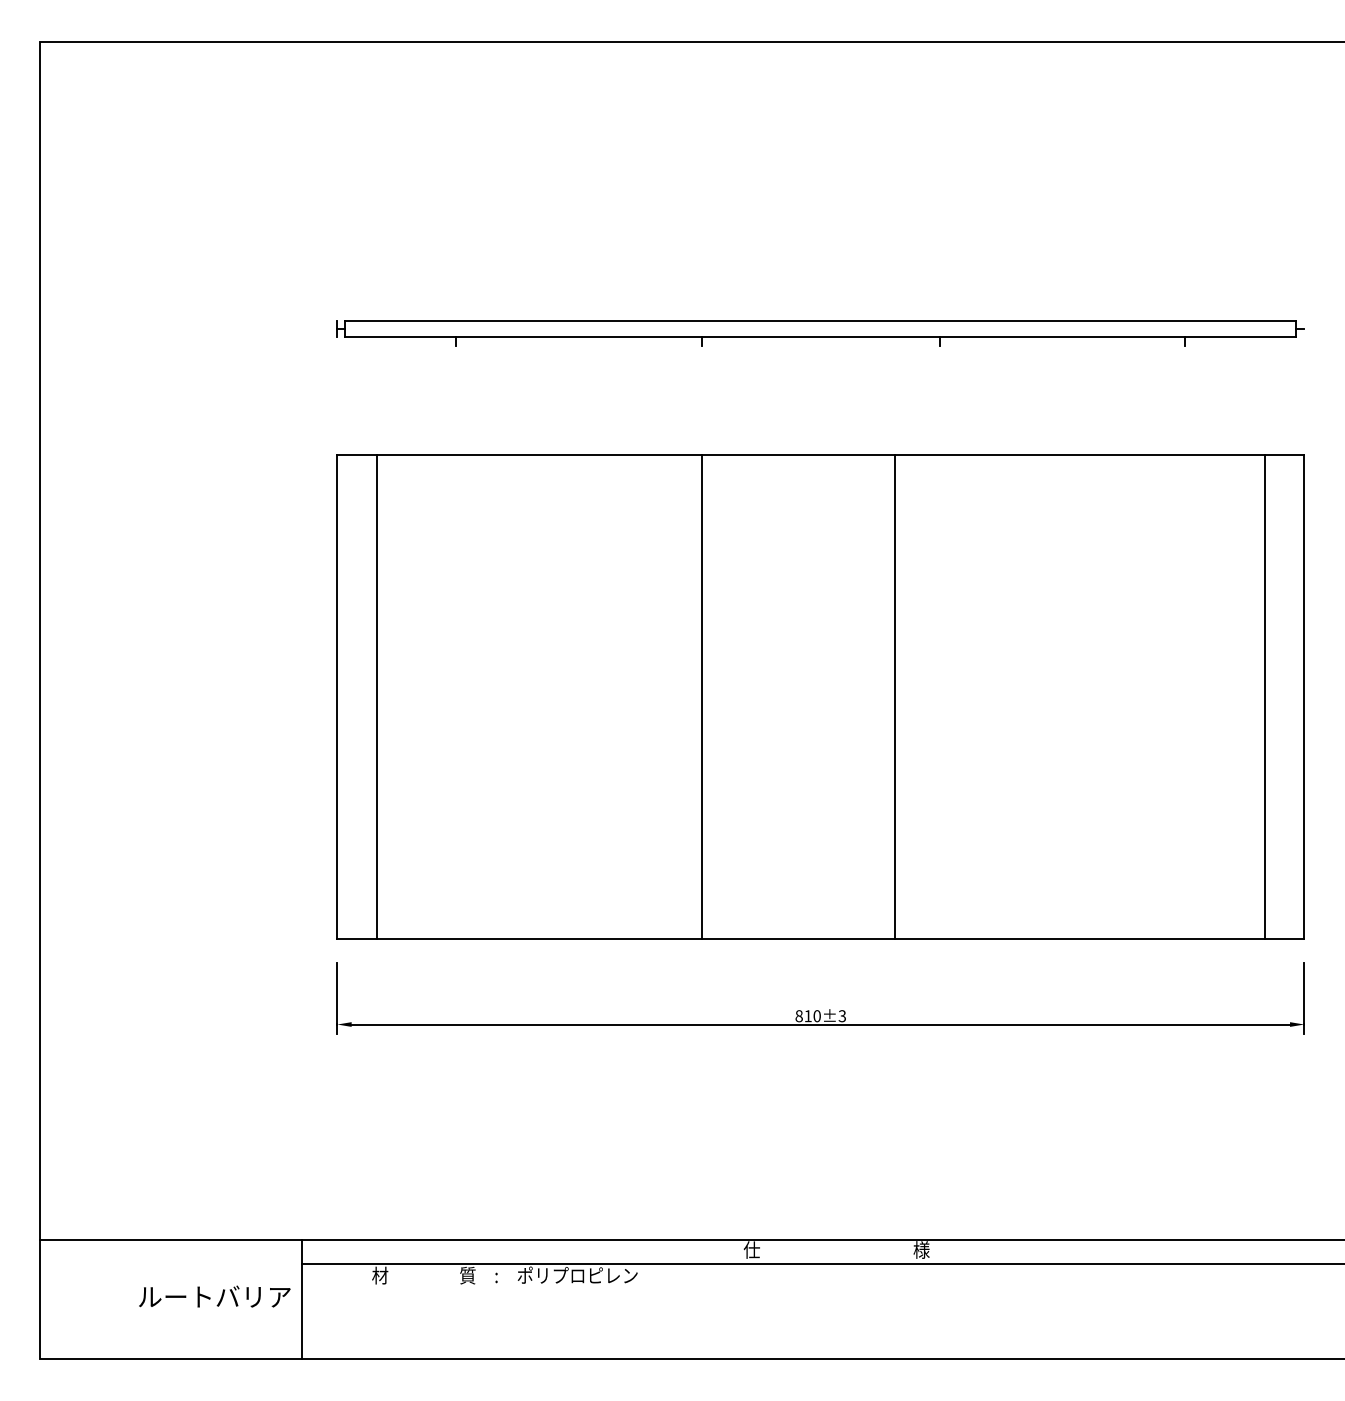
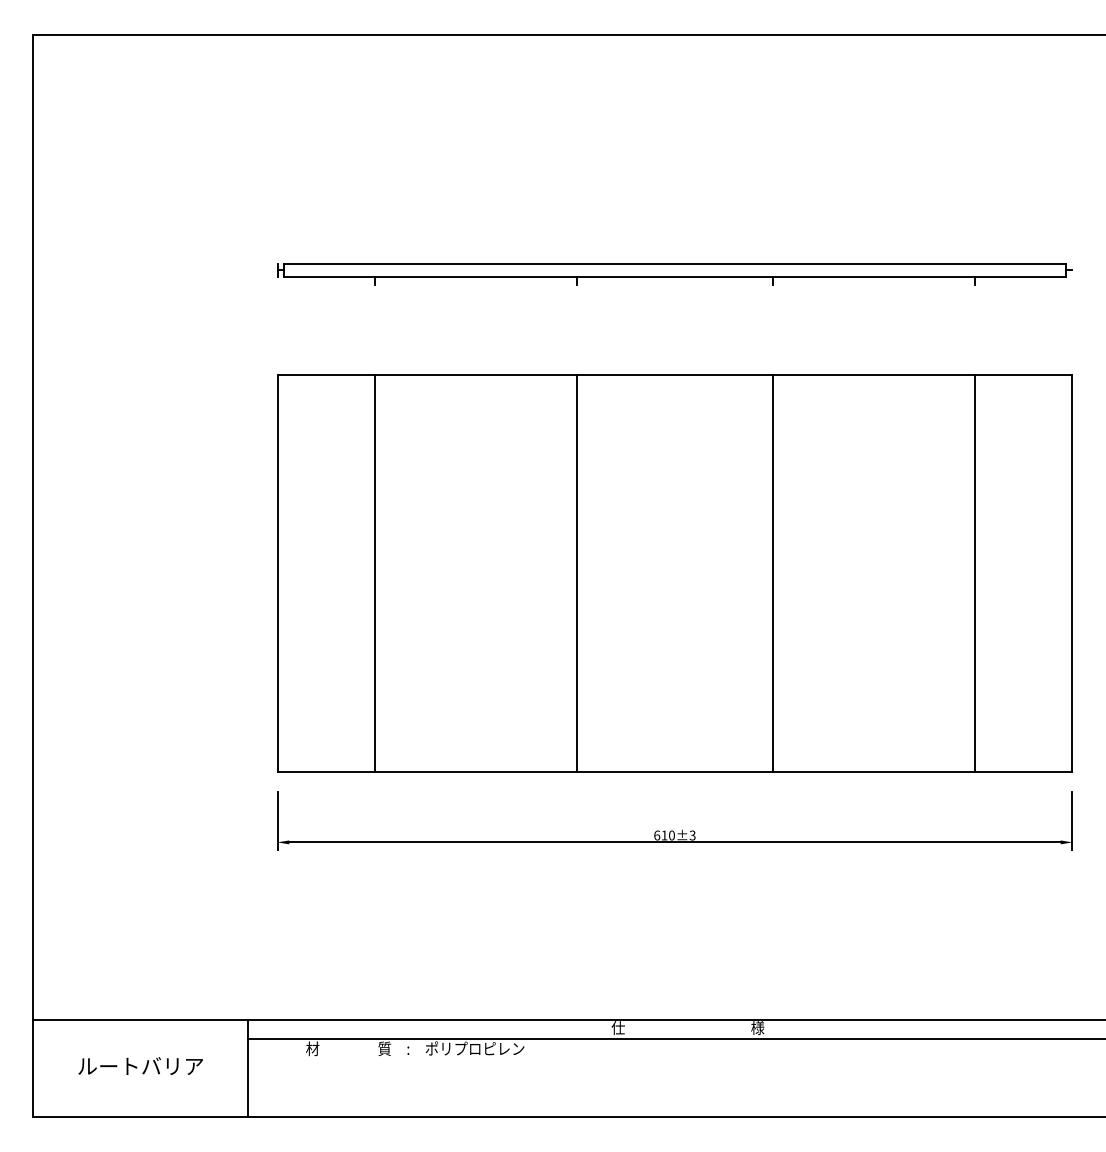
line: (377, 697) -> (375, 573), moved
line: (894, 697) -> (772, 573), moved
line: (1264, 697) -> (974, 573), moved
text: (799, 1016) -> (657, 835), 810±3 -> 610±3
text: (214, 1295) -> (140, 1065), moved

